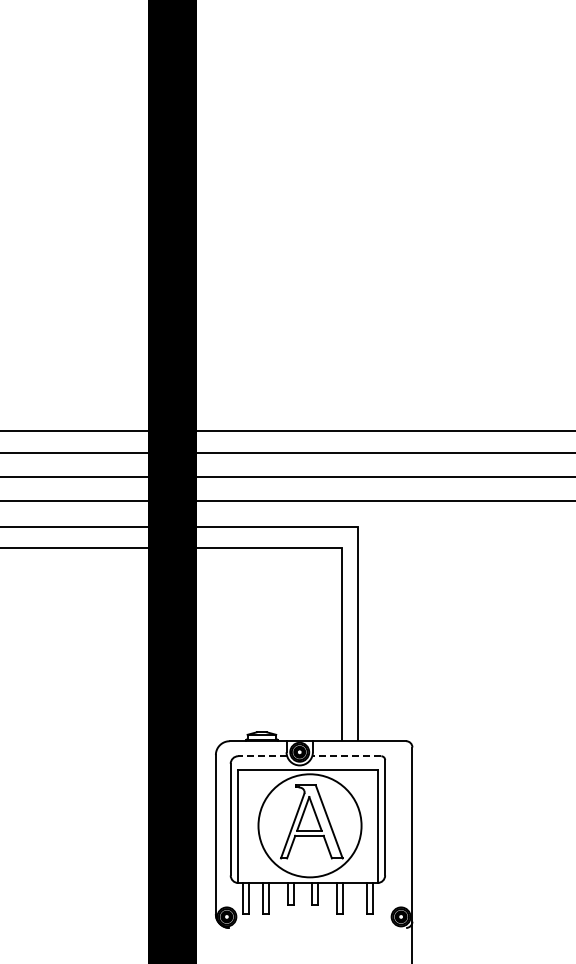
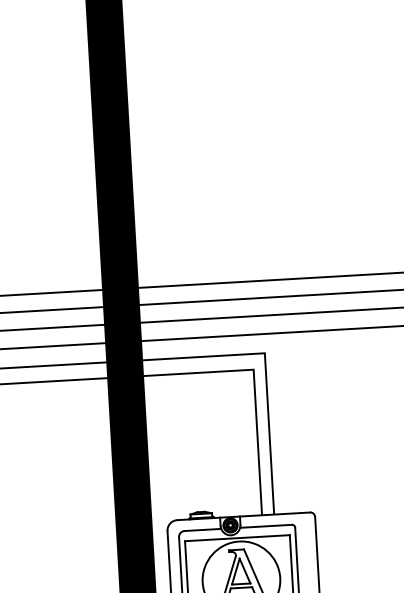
line: (262, 756) -> (202, 530), dashed -> solid
line: (346, 756) -> (265, 526), dashed -> solid

